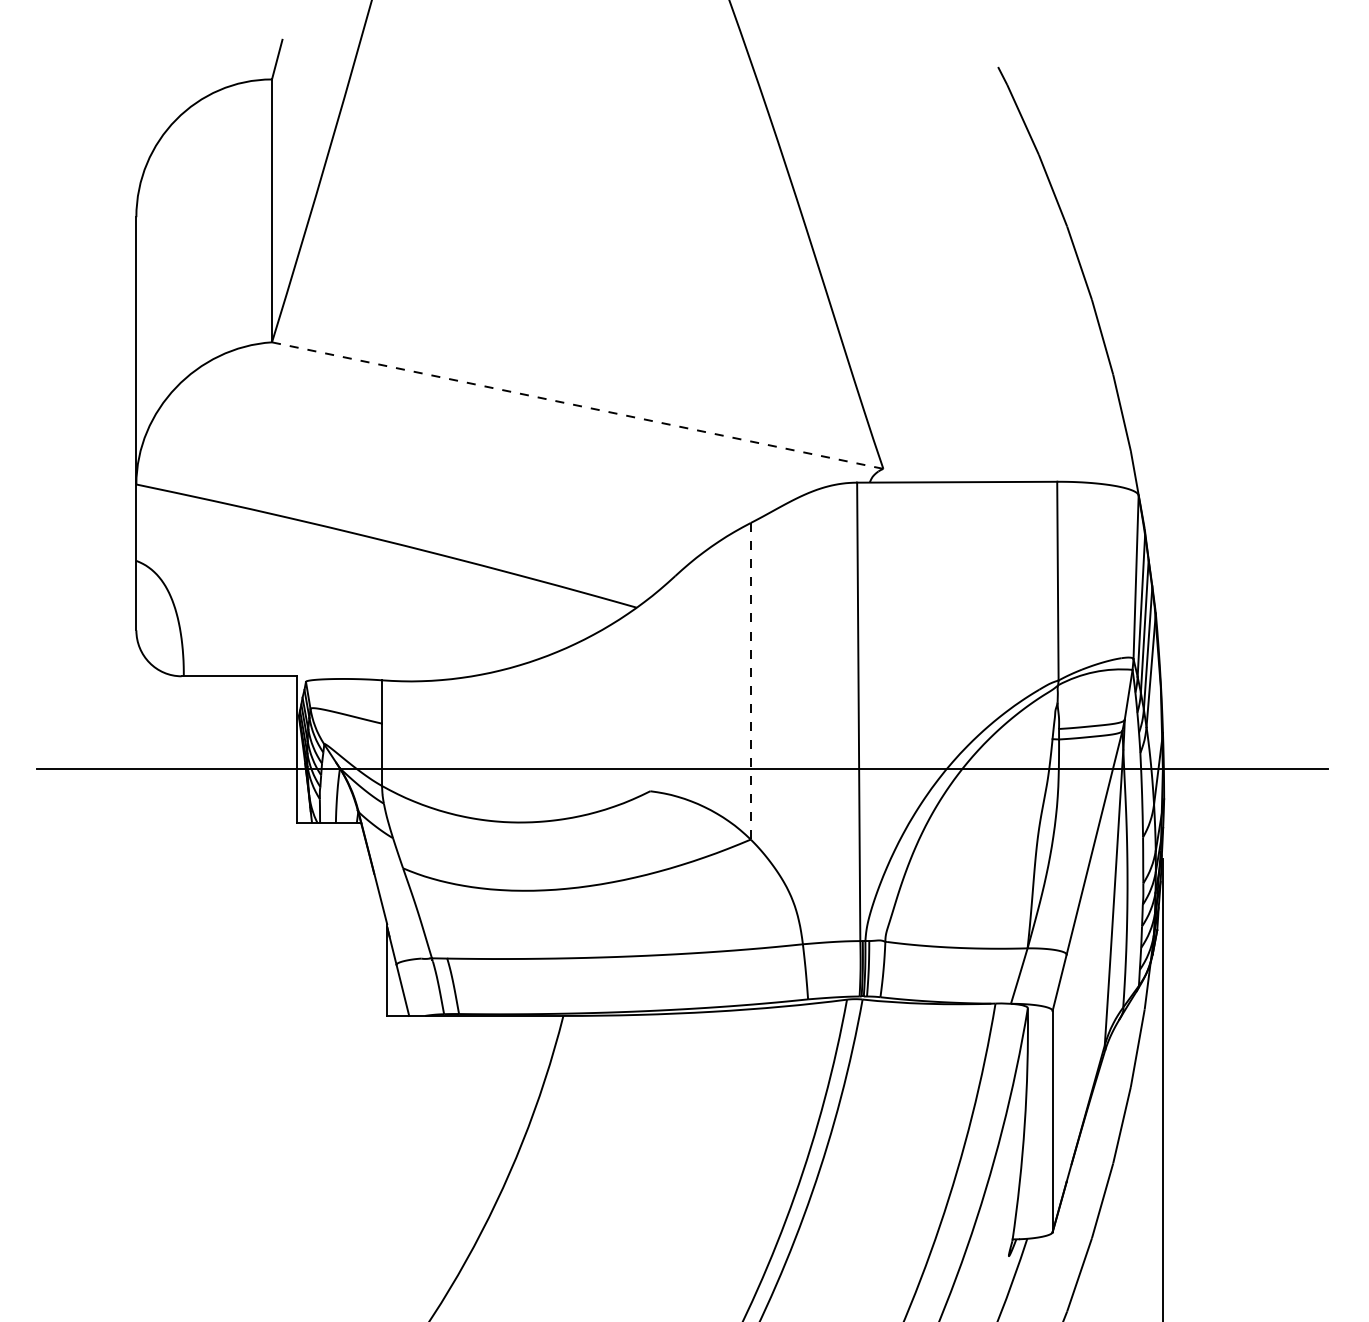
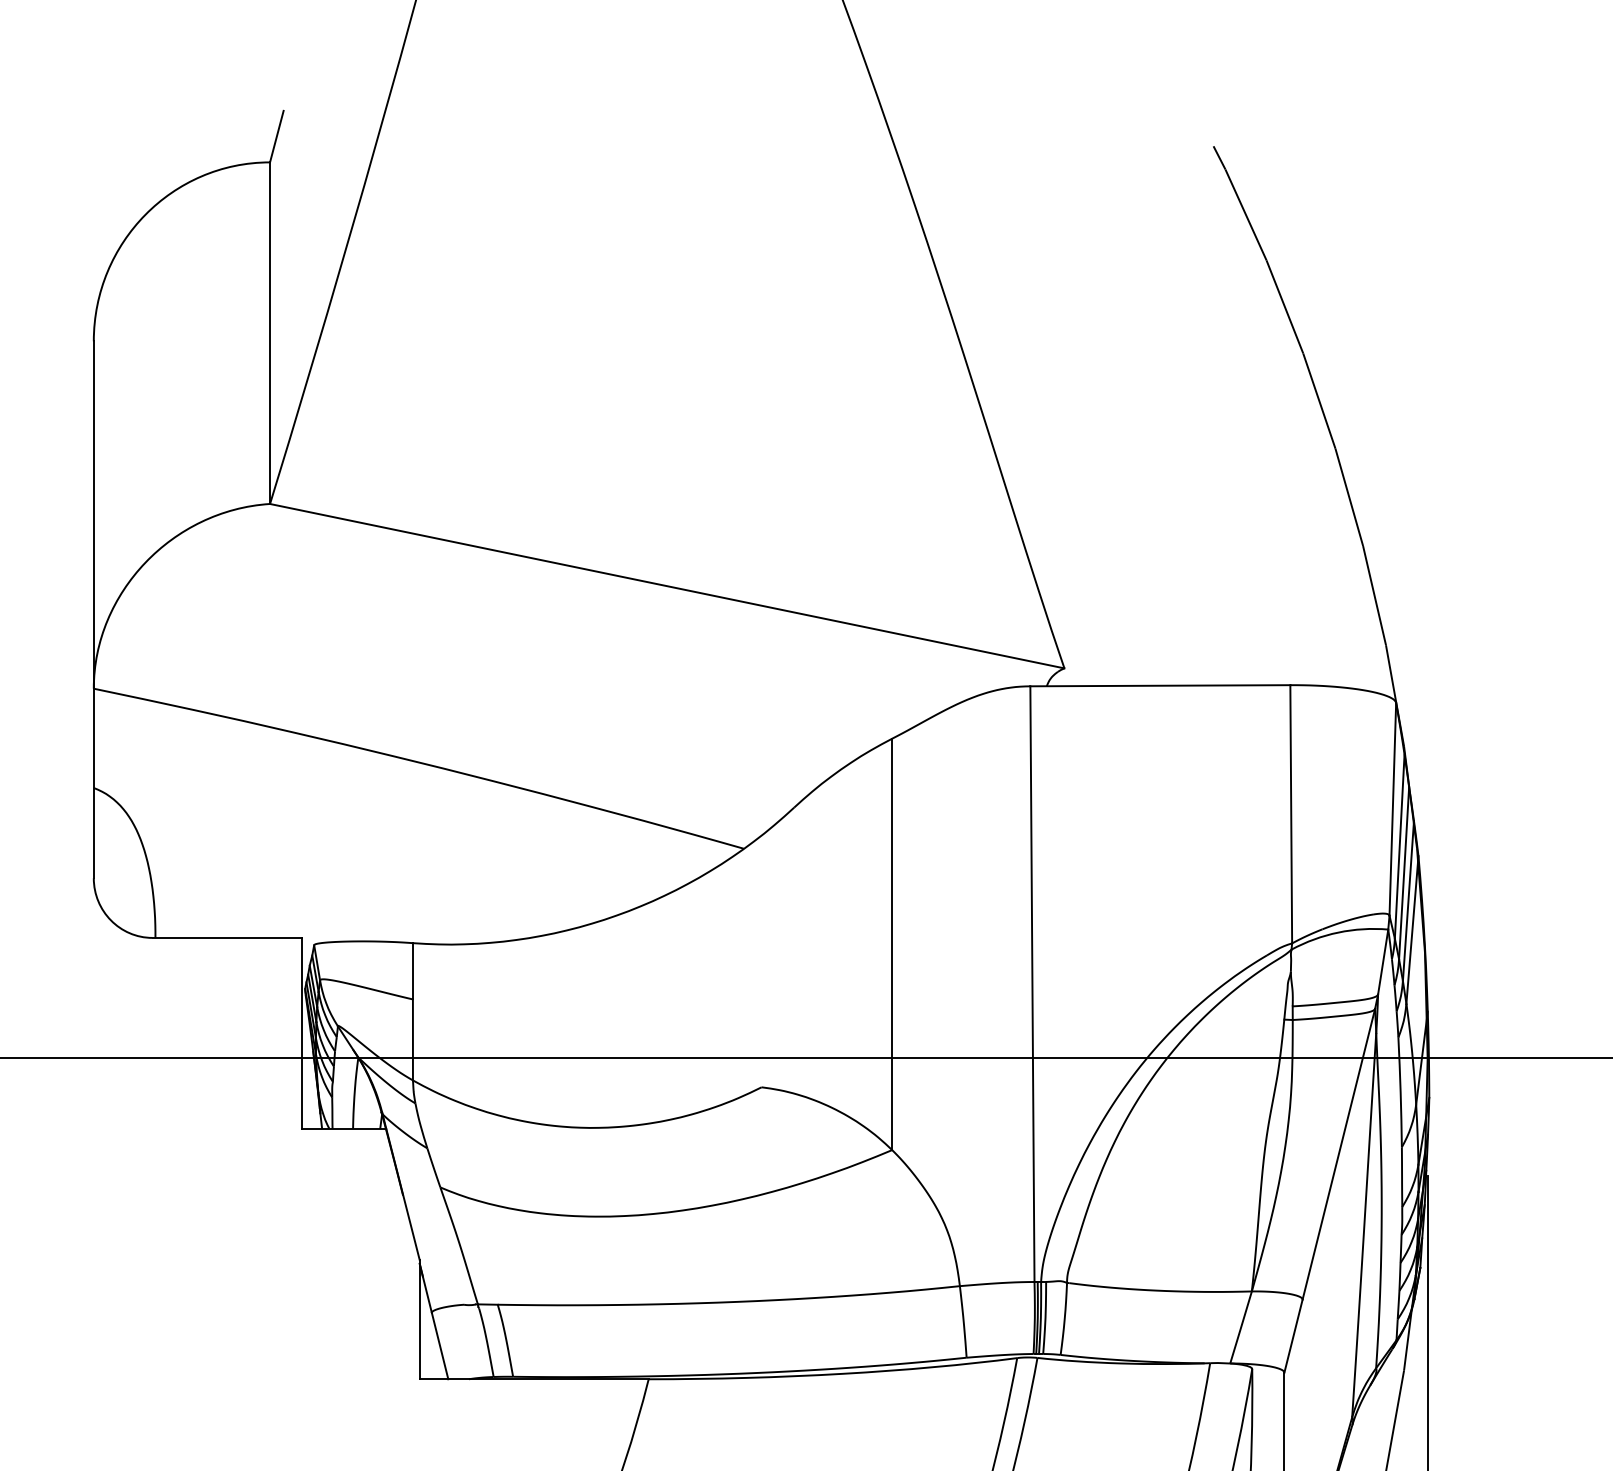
line: (578, 405) -> (668, 586), dashed -> solid
line: (750, 681) -> (891, 944), dashed -> solid

